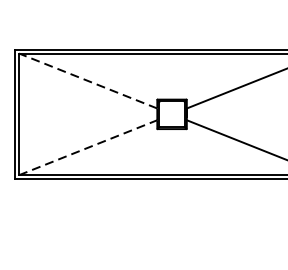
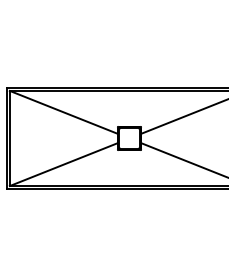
line: (87, 81) -> (63, 112), dashed -> solid
line: (88, 147) -> (64, 164), dashed -> solid

